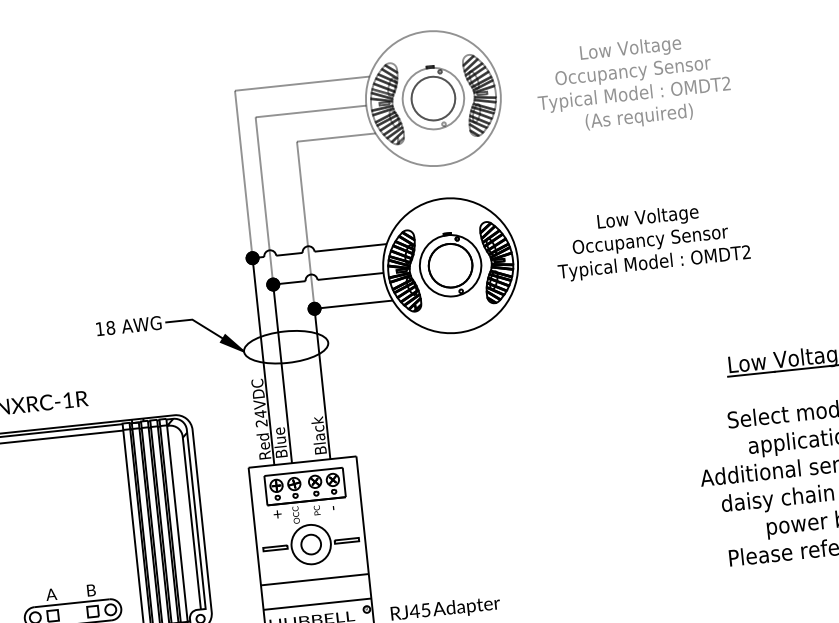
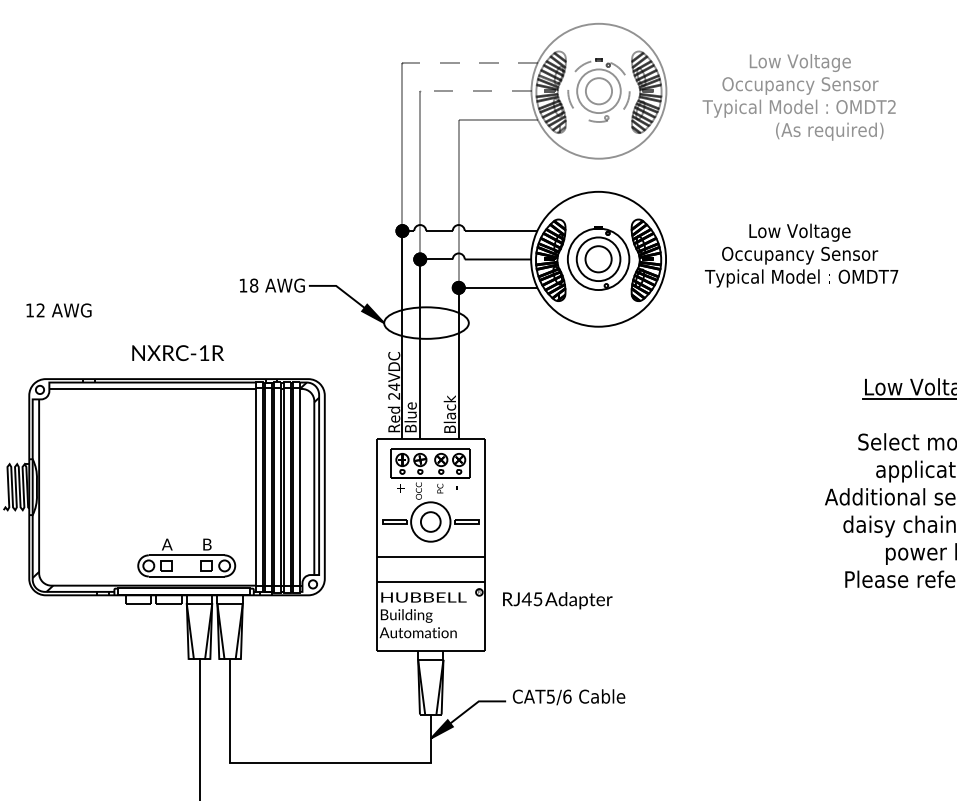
line: (301, 83) -> (469, 62), solid -> dashed
circle: (432, 98) -> (598, 91), size x0.6
circle: (432, 98) -> (598, 91), solid -> dashed
line: (309, 111) -> (474, 91), solid -> dashed
text: (639, 117) -> (829, 131), moved
text: (746, 251) -> (894, 276), OMDT2 -> OMDT7
circle: (450, 265) -> (598, 259), size x0.6

